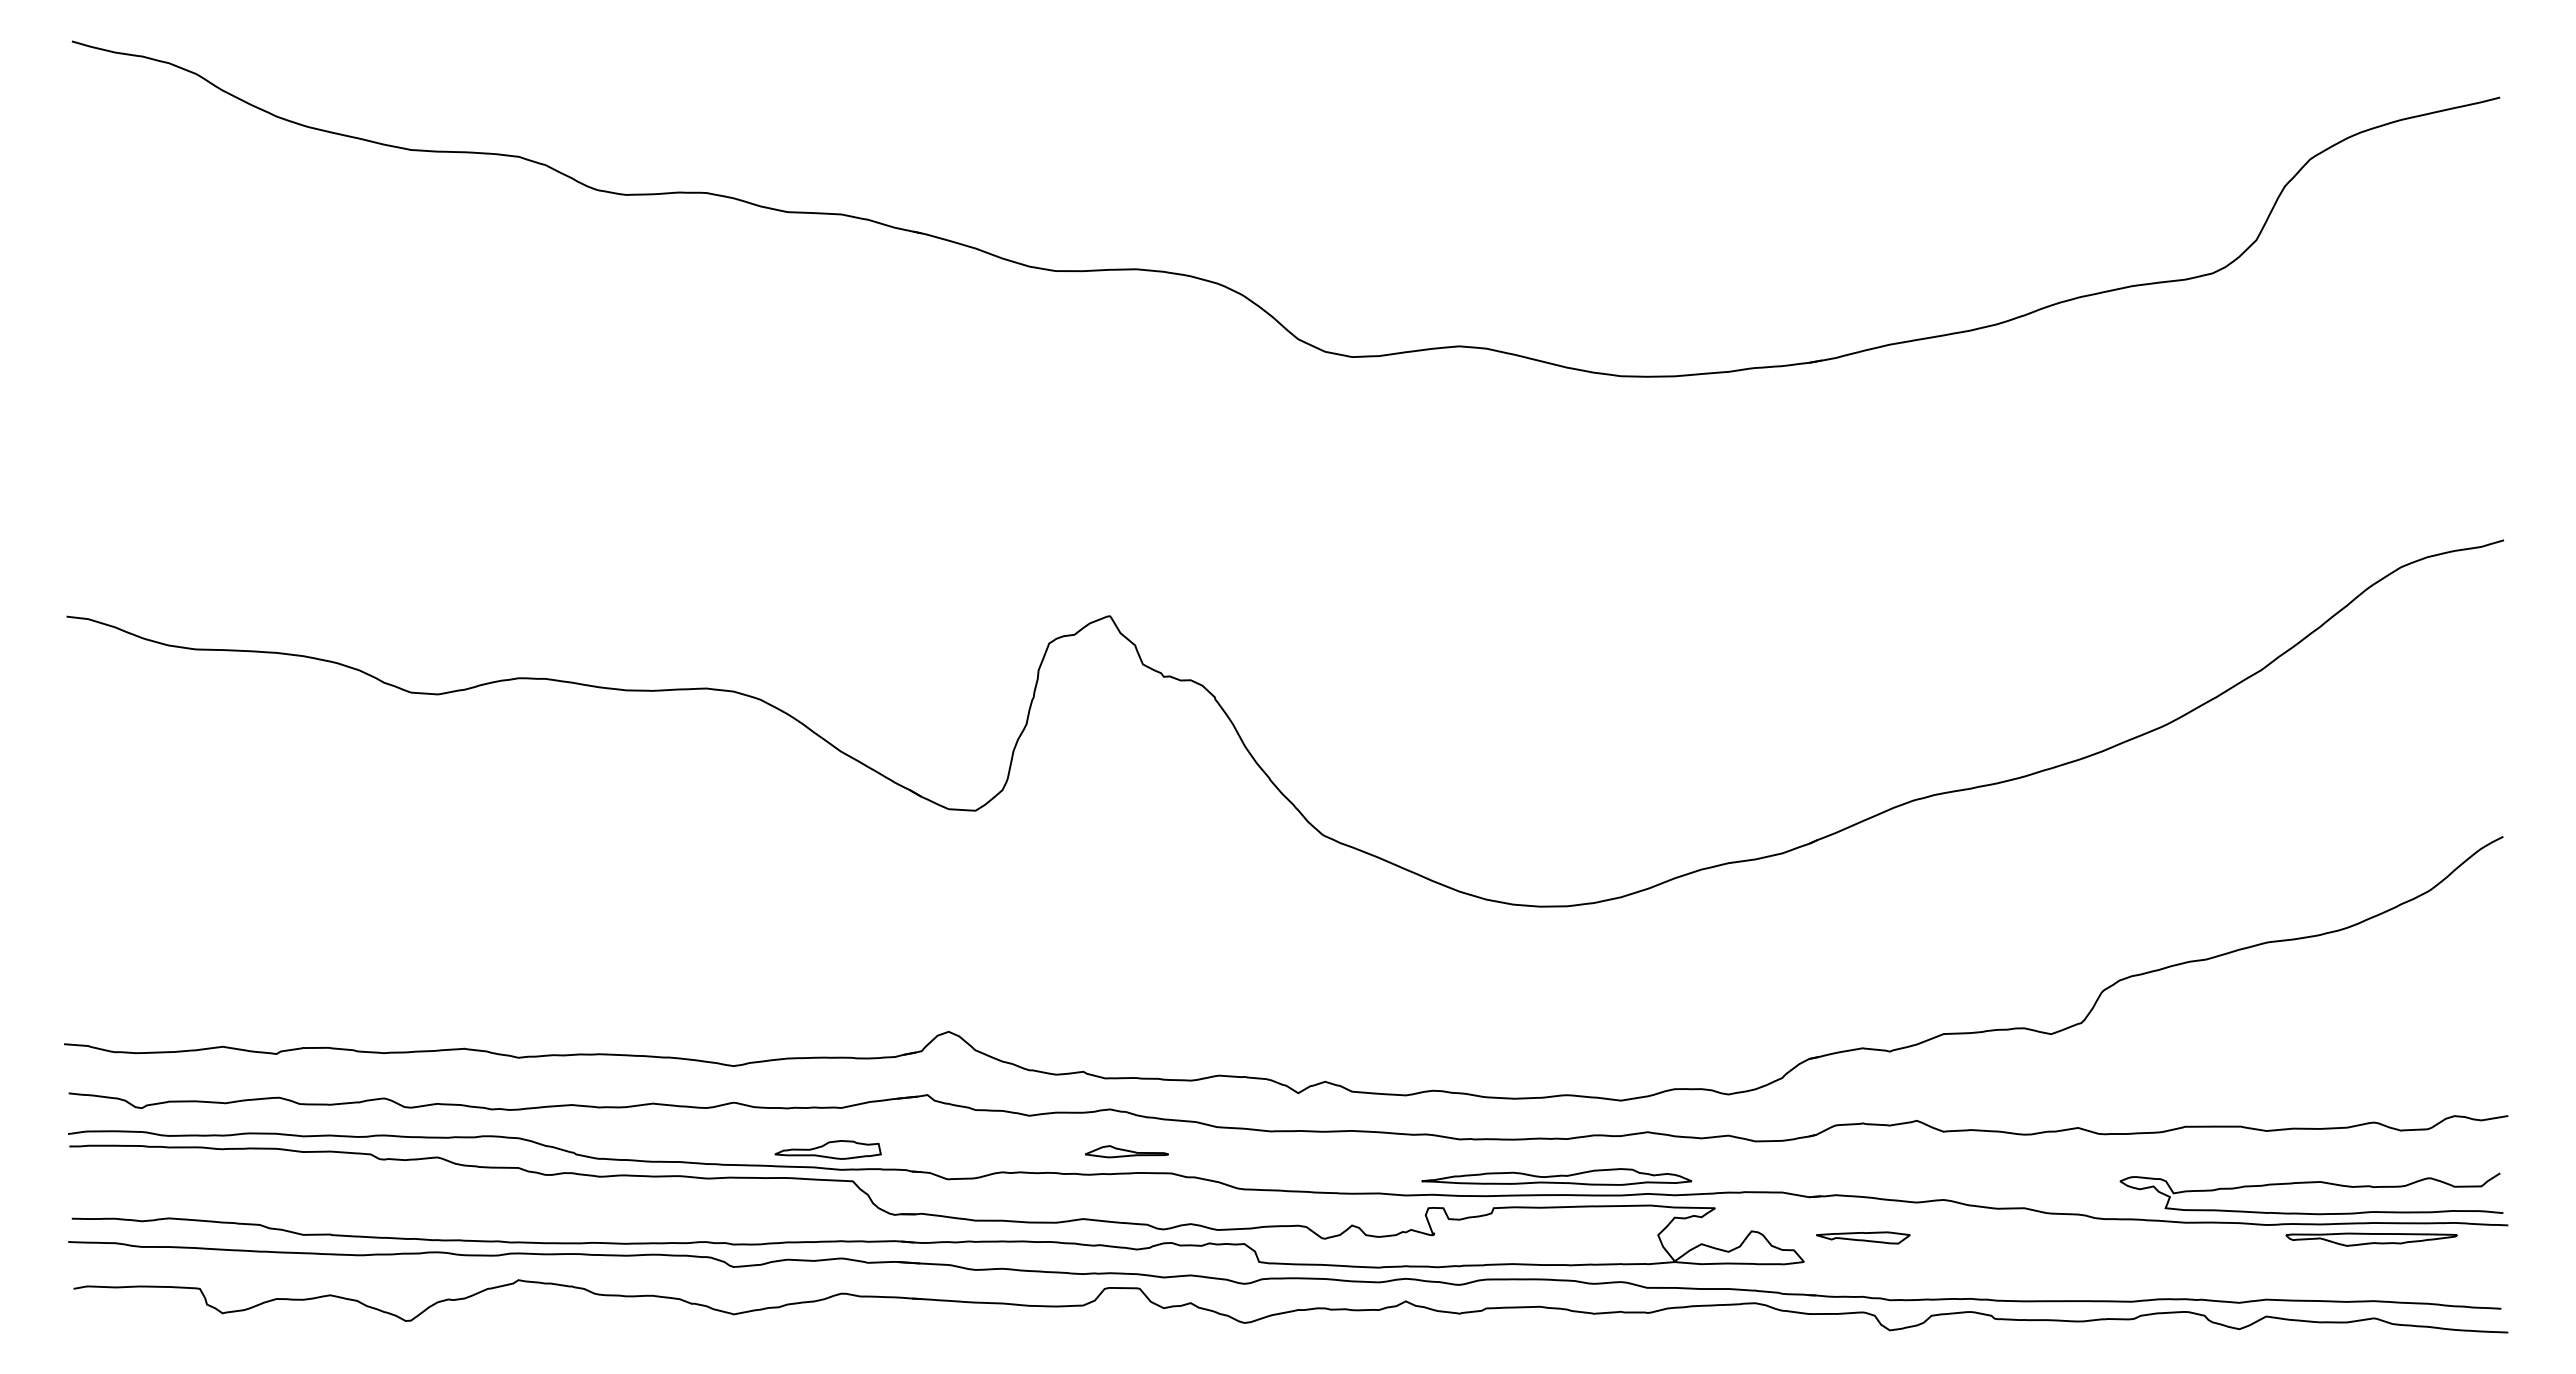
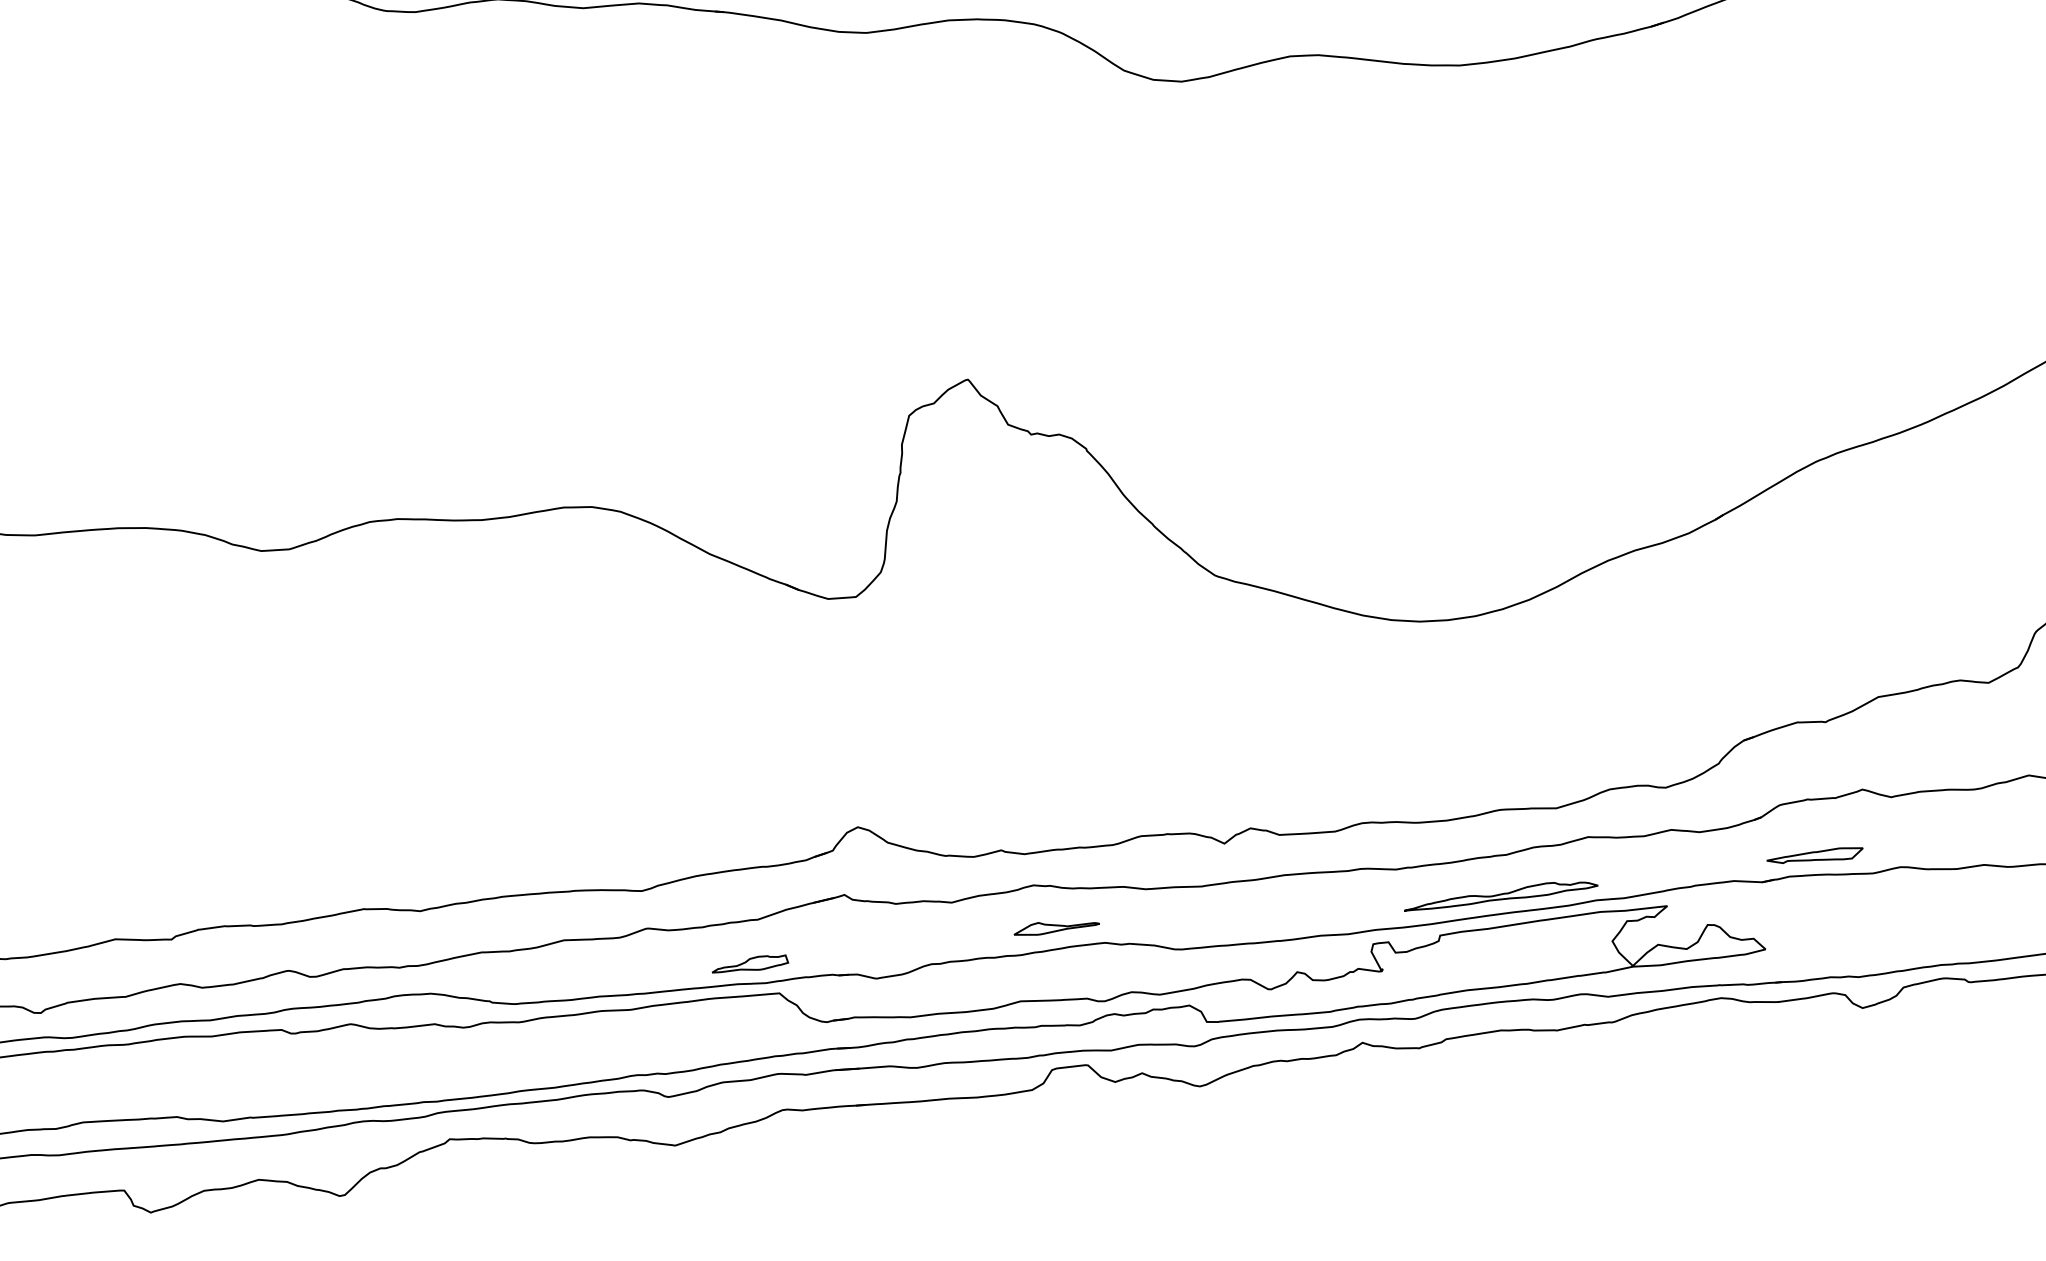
part: (827, 1149) -> (749, 964), size x0.7
part: (1556, 1176) -> (1500, 894), size x0.7
part: (1863, 1237) -> (1815, 856), moved

